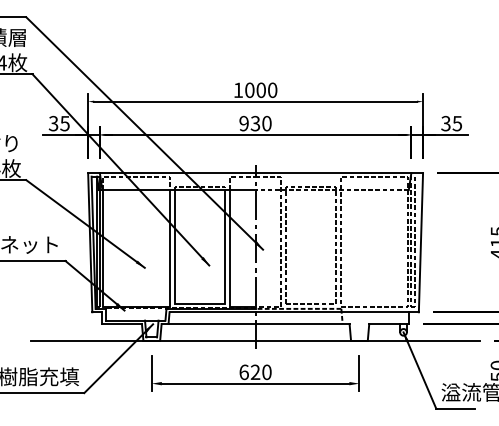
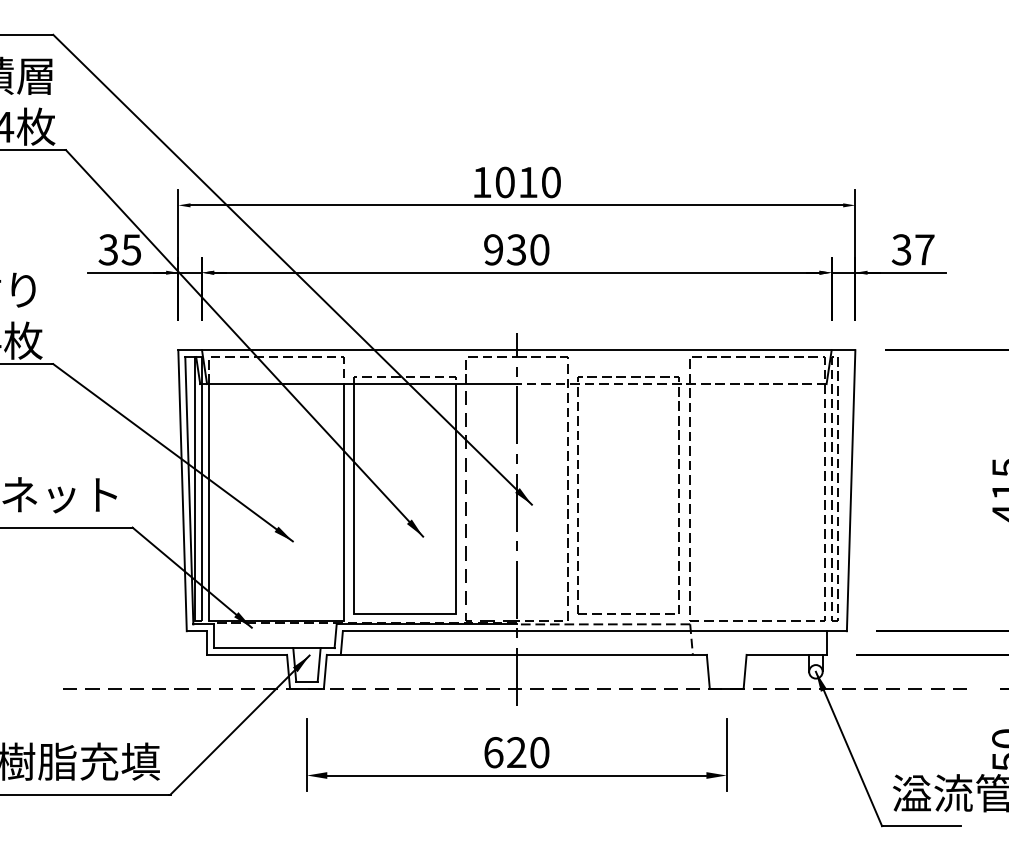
text: (260, 90) -> (526, 182), 1000 -> 1010
text: (457, 123) -> (925, 249), 35 -> 37
line: (230, 261) -> (466, 528), solid -> dashed
line: (256, 340) -> (518, 688), solid -> dashed

